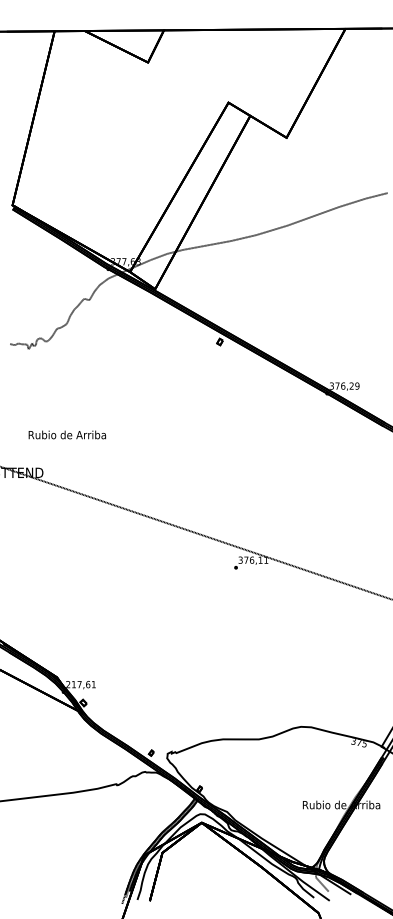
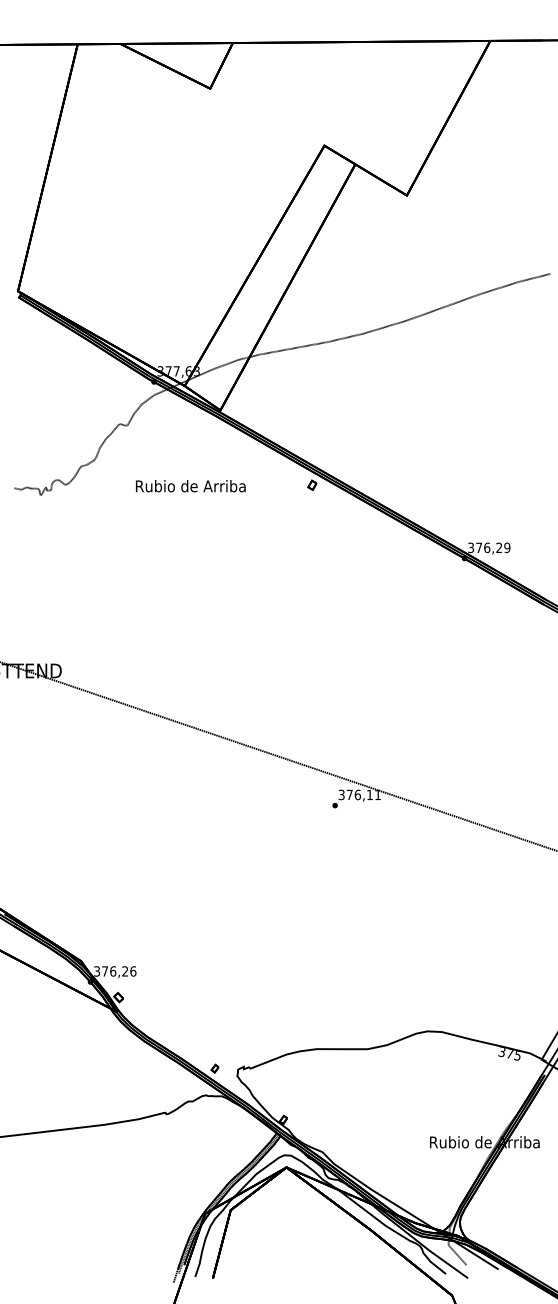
text: (67, 435) -> (190, 486), moved
text: (81, 684) -> (115, 971), 217,61 -> 376,26

